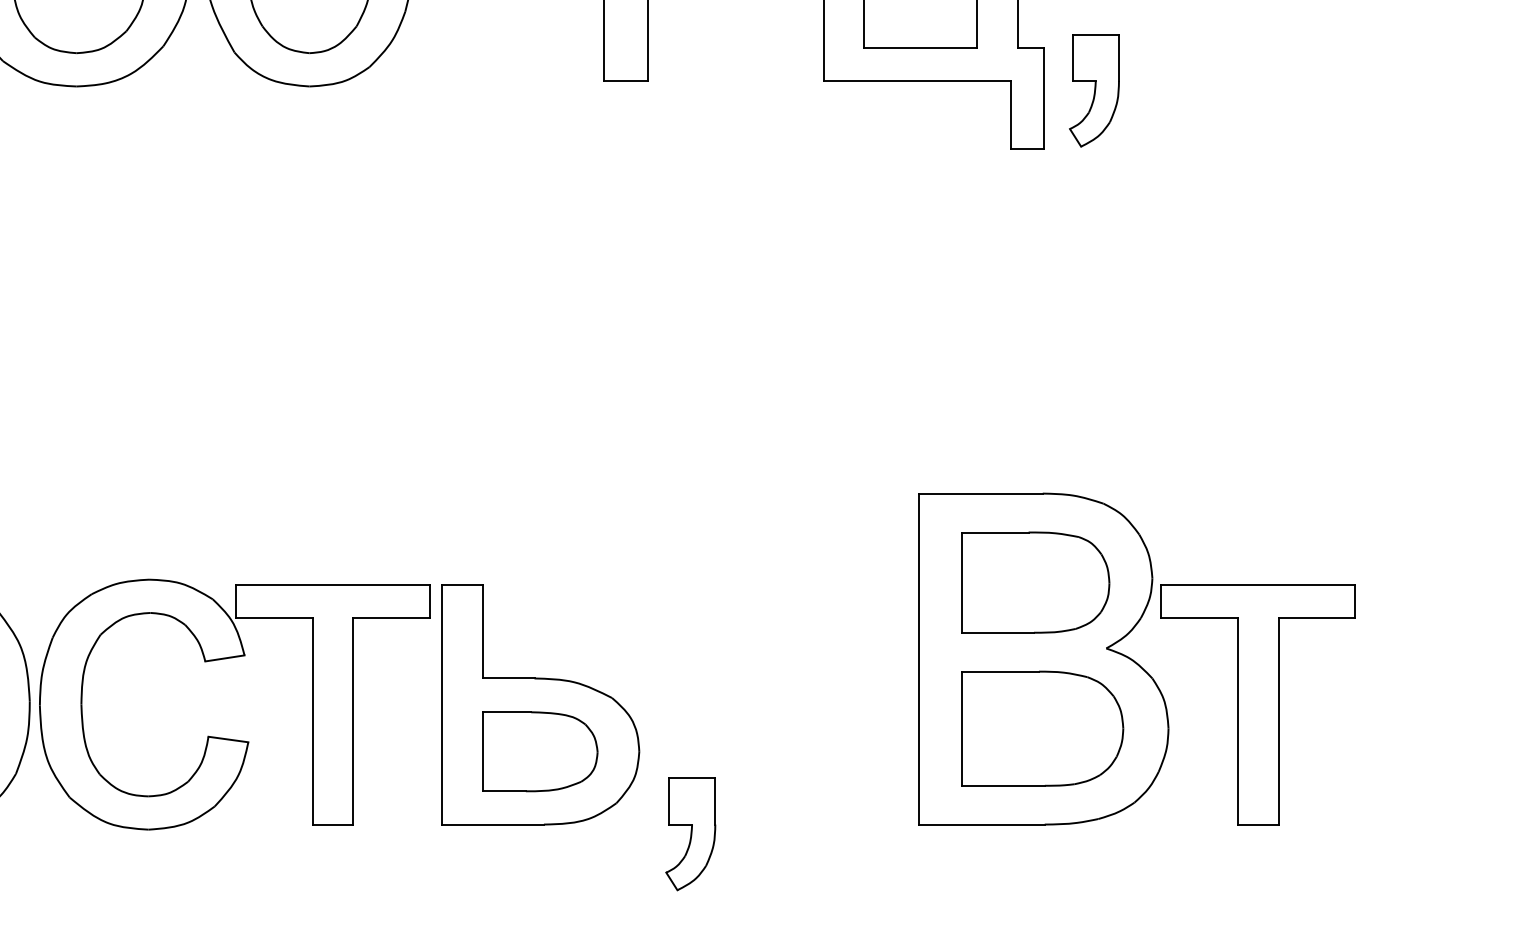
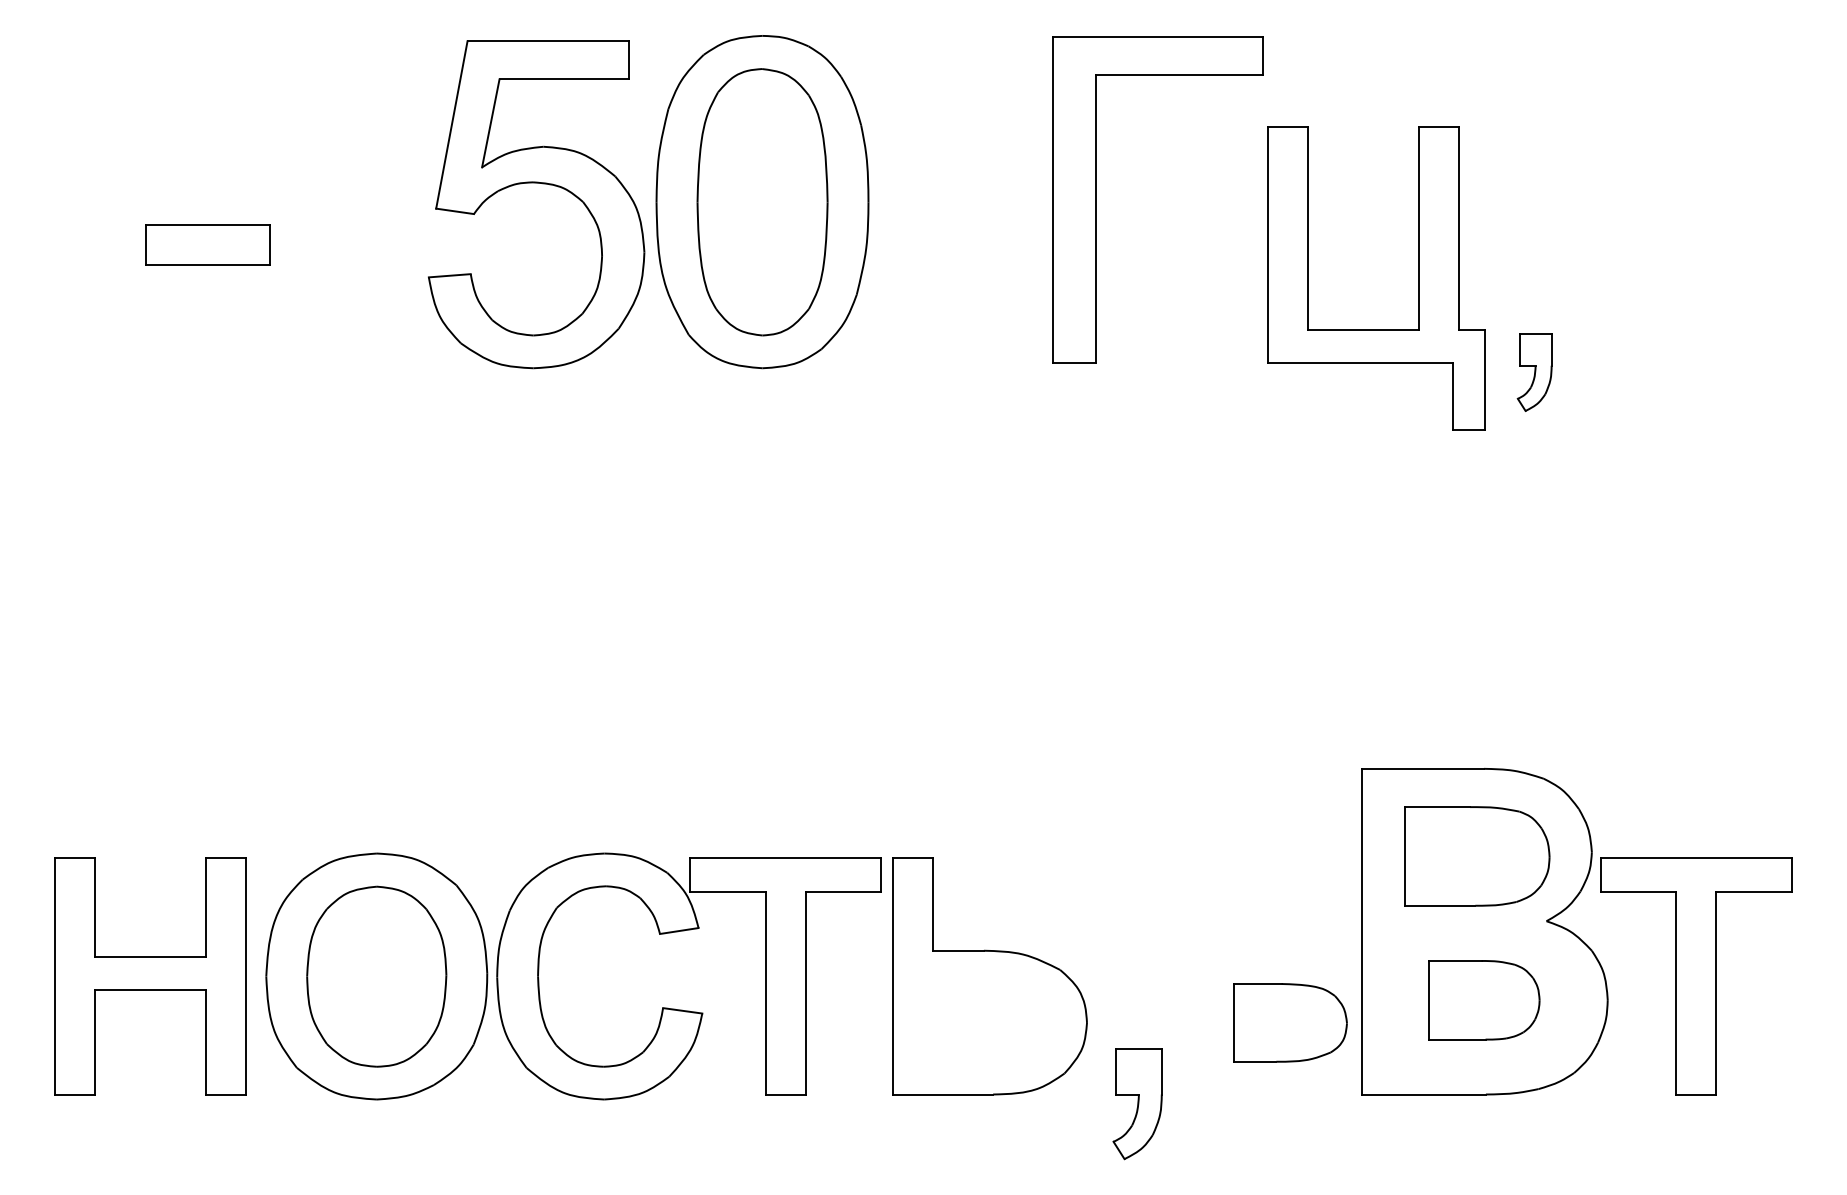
part: (1094, 90) -> (1534, 372), size x0.7
part: (1043, 729) -> (1484, 1000), size x0.7
part: (540, 751) -> (1290, 1022), moved

